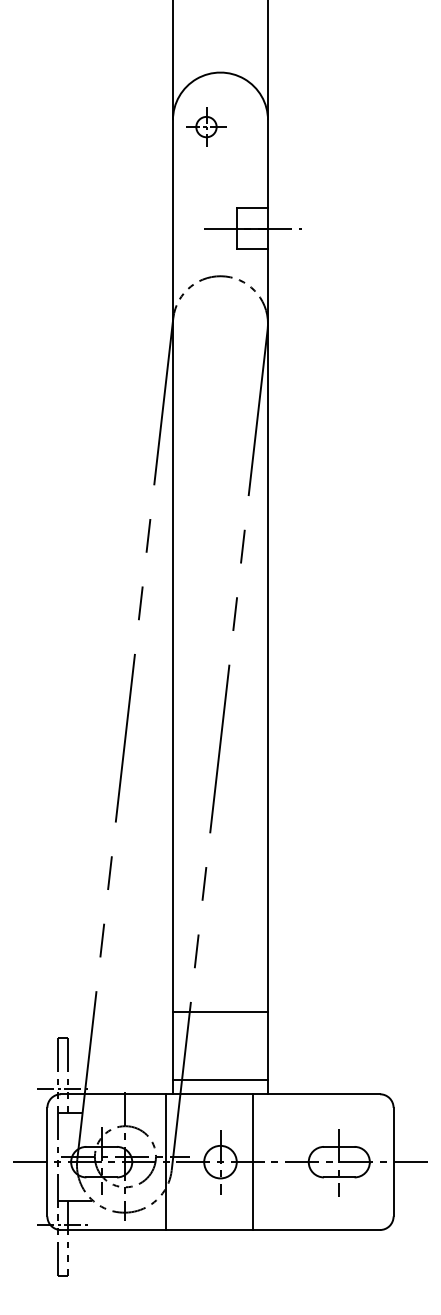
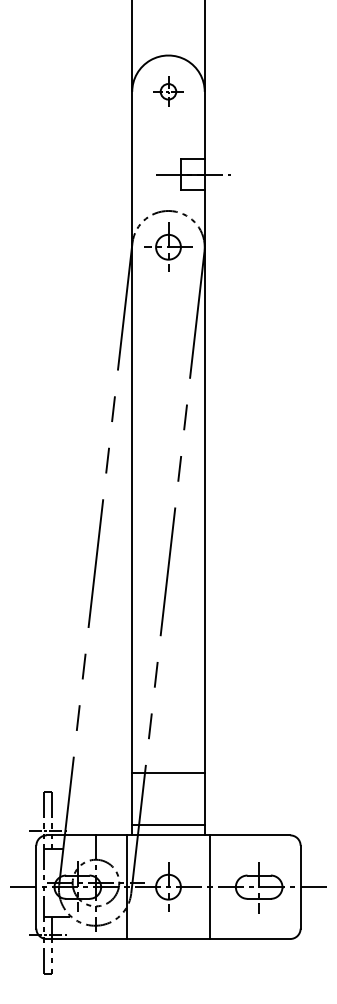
part: (206, 126) -> (168, 91), moved
part: (220, 323) -> (168, 247), added
line: (252, 1162) -> (209, 887), moved

